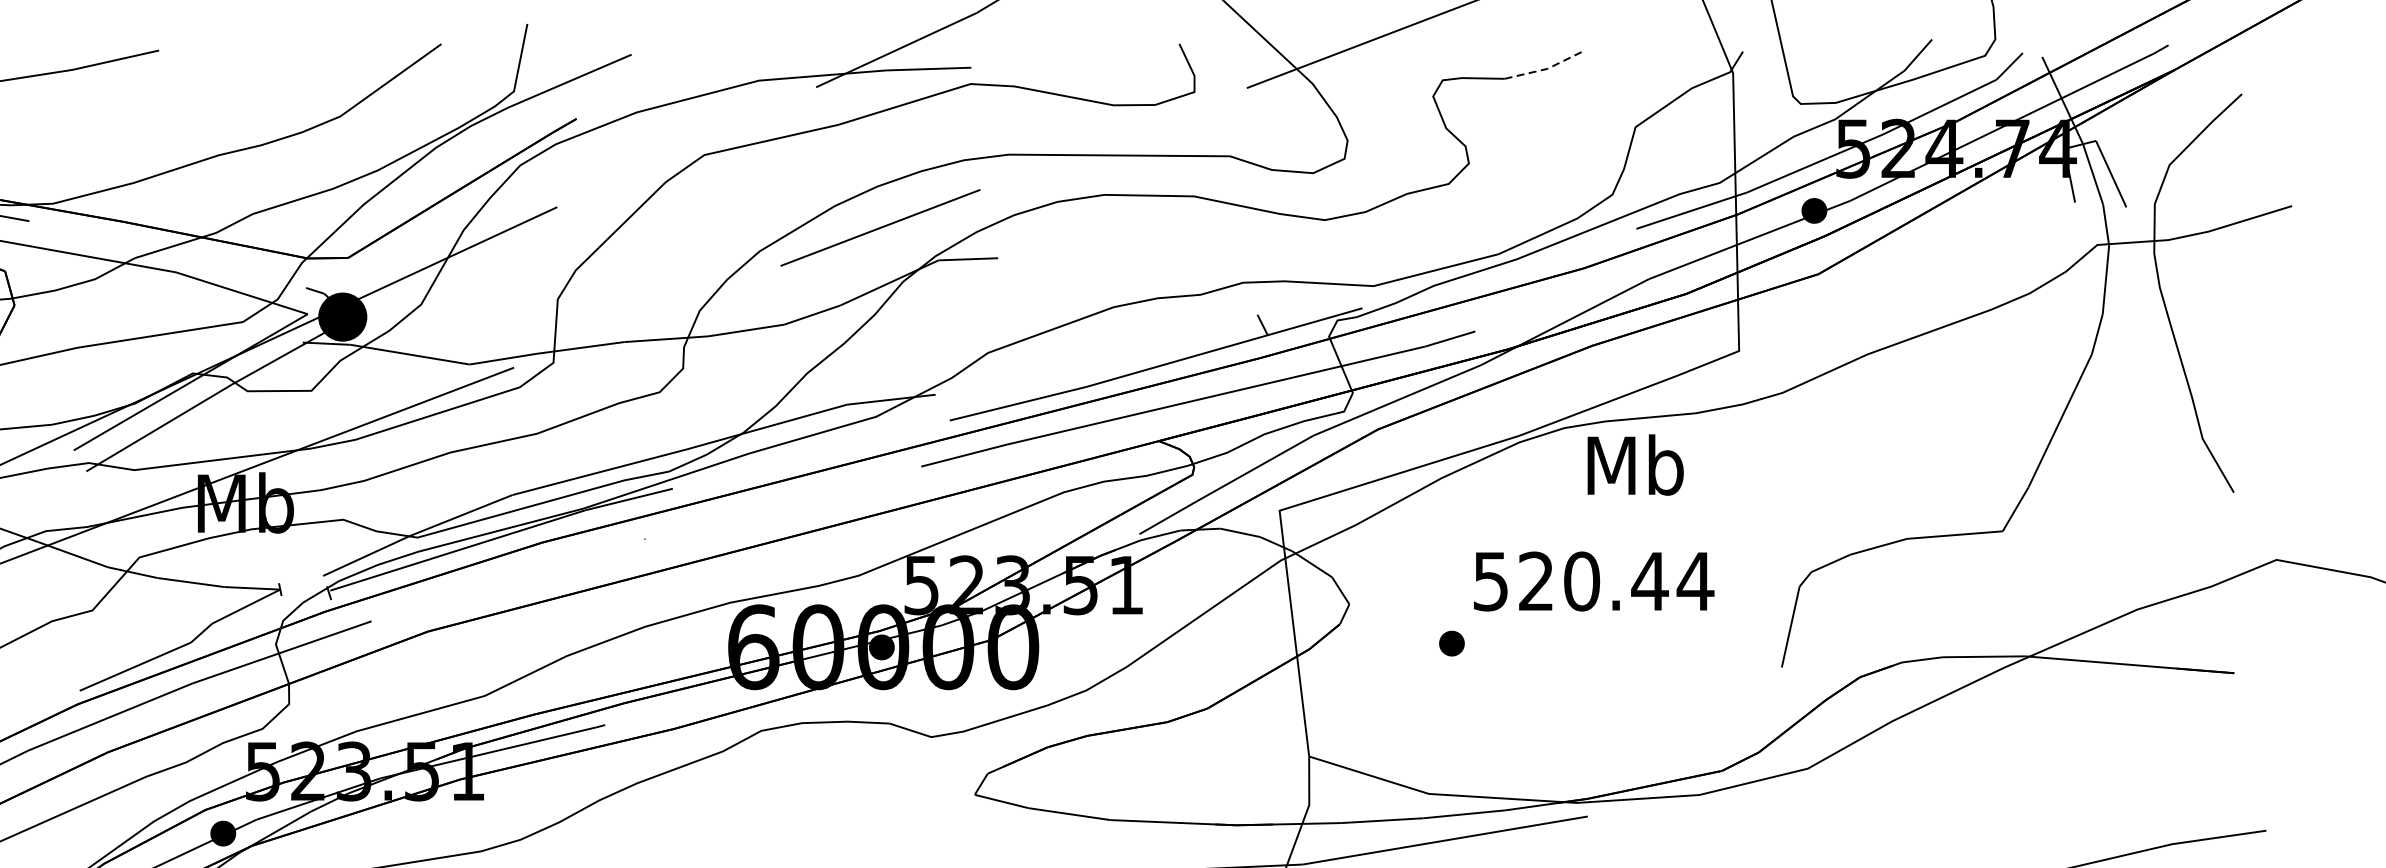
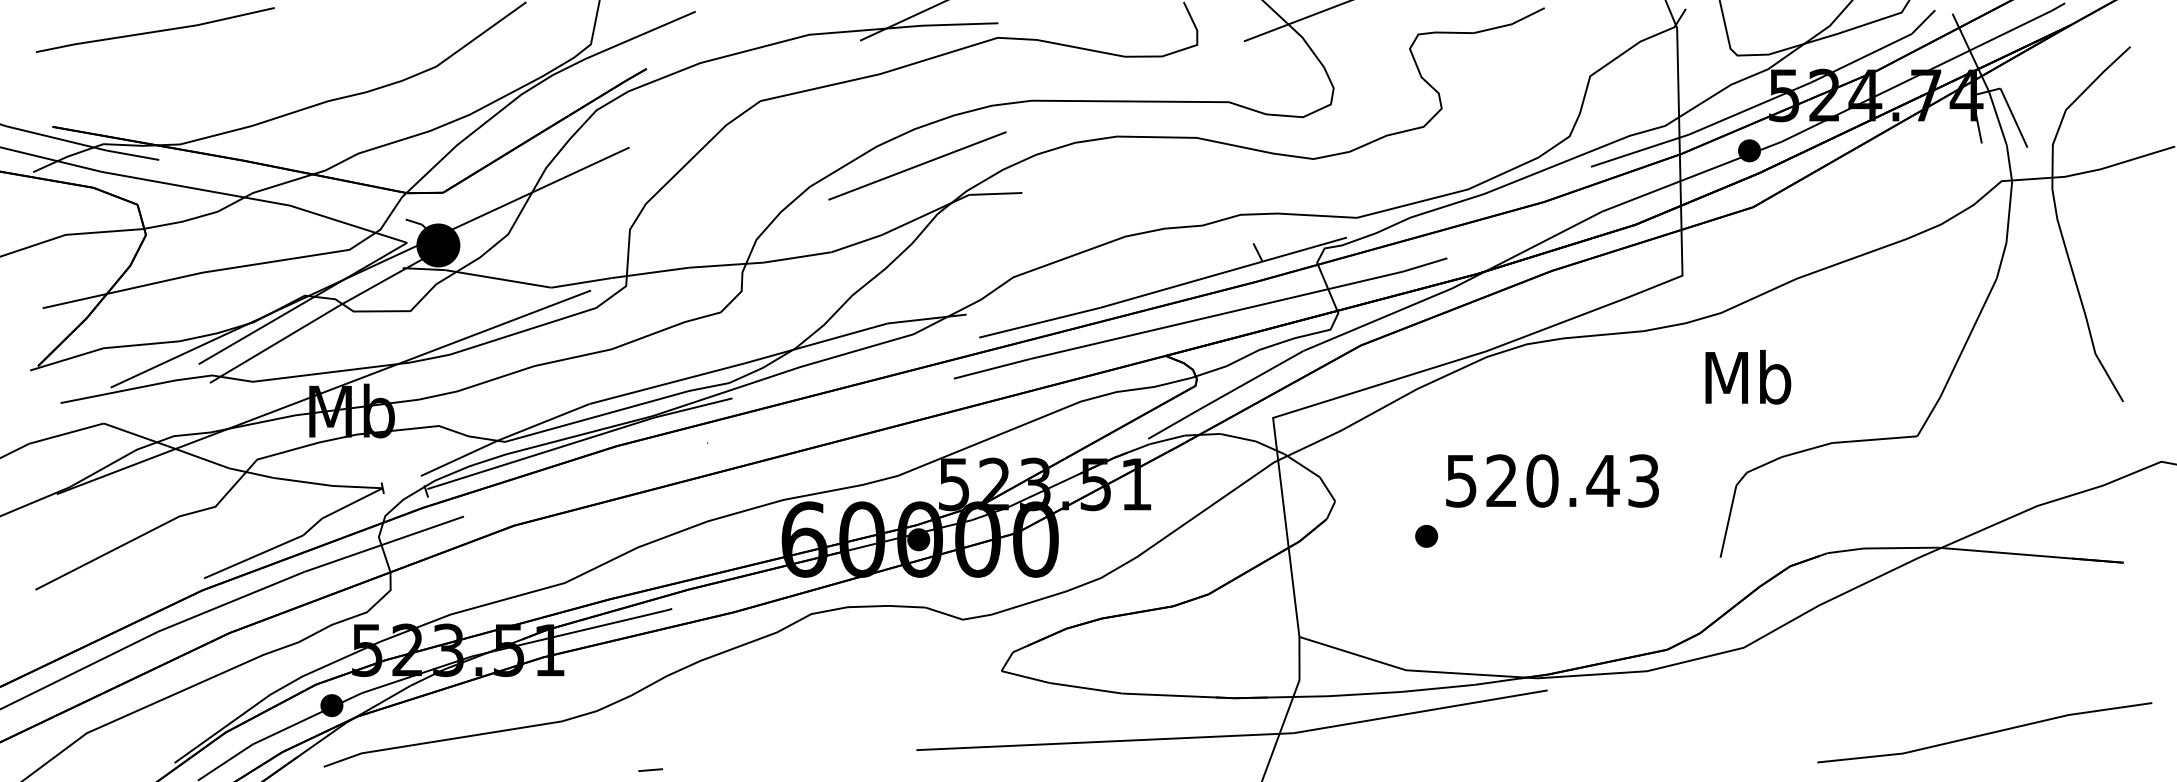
line: (1546, 69) -> (1510, 24), dashed -> solid
text: (1635, 465) -> (1748, 377), moved
text: (1695, 580) -> (1643, 480), 520.44 -> 520.43

